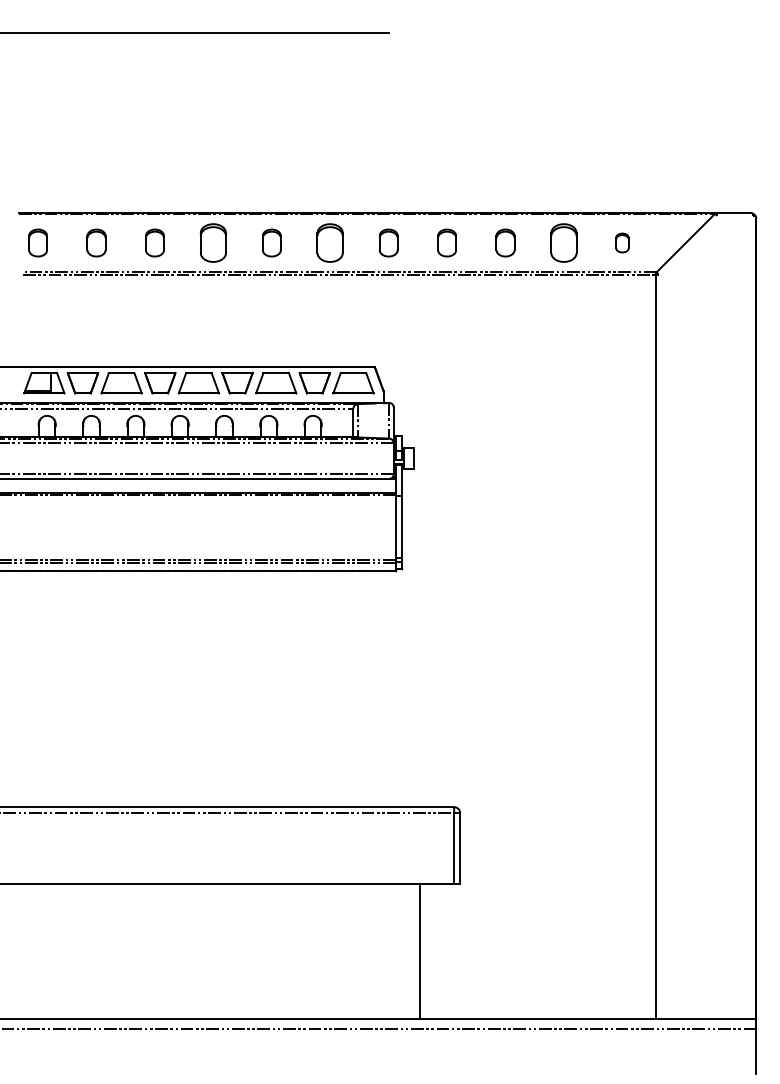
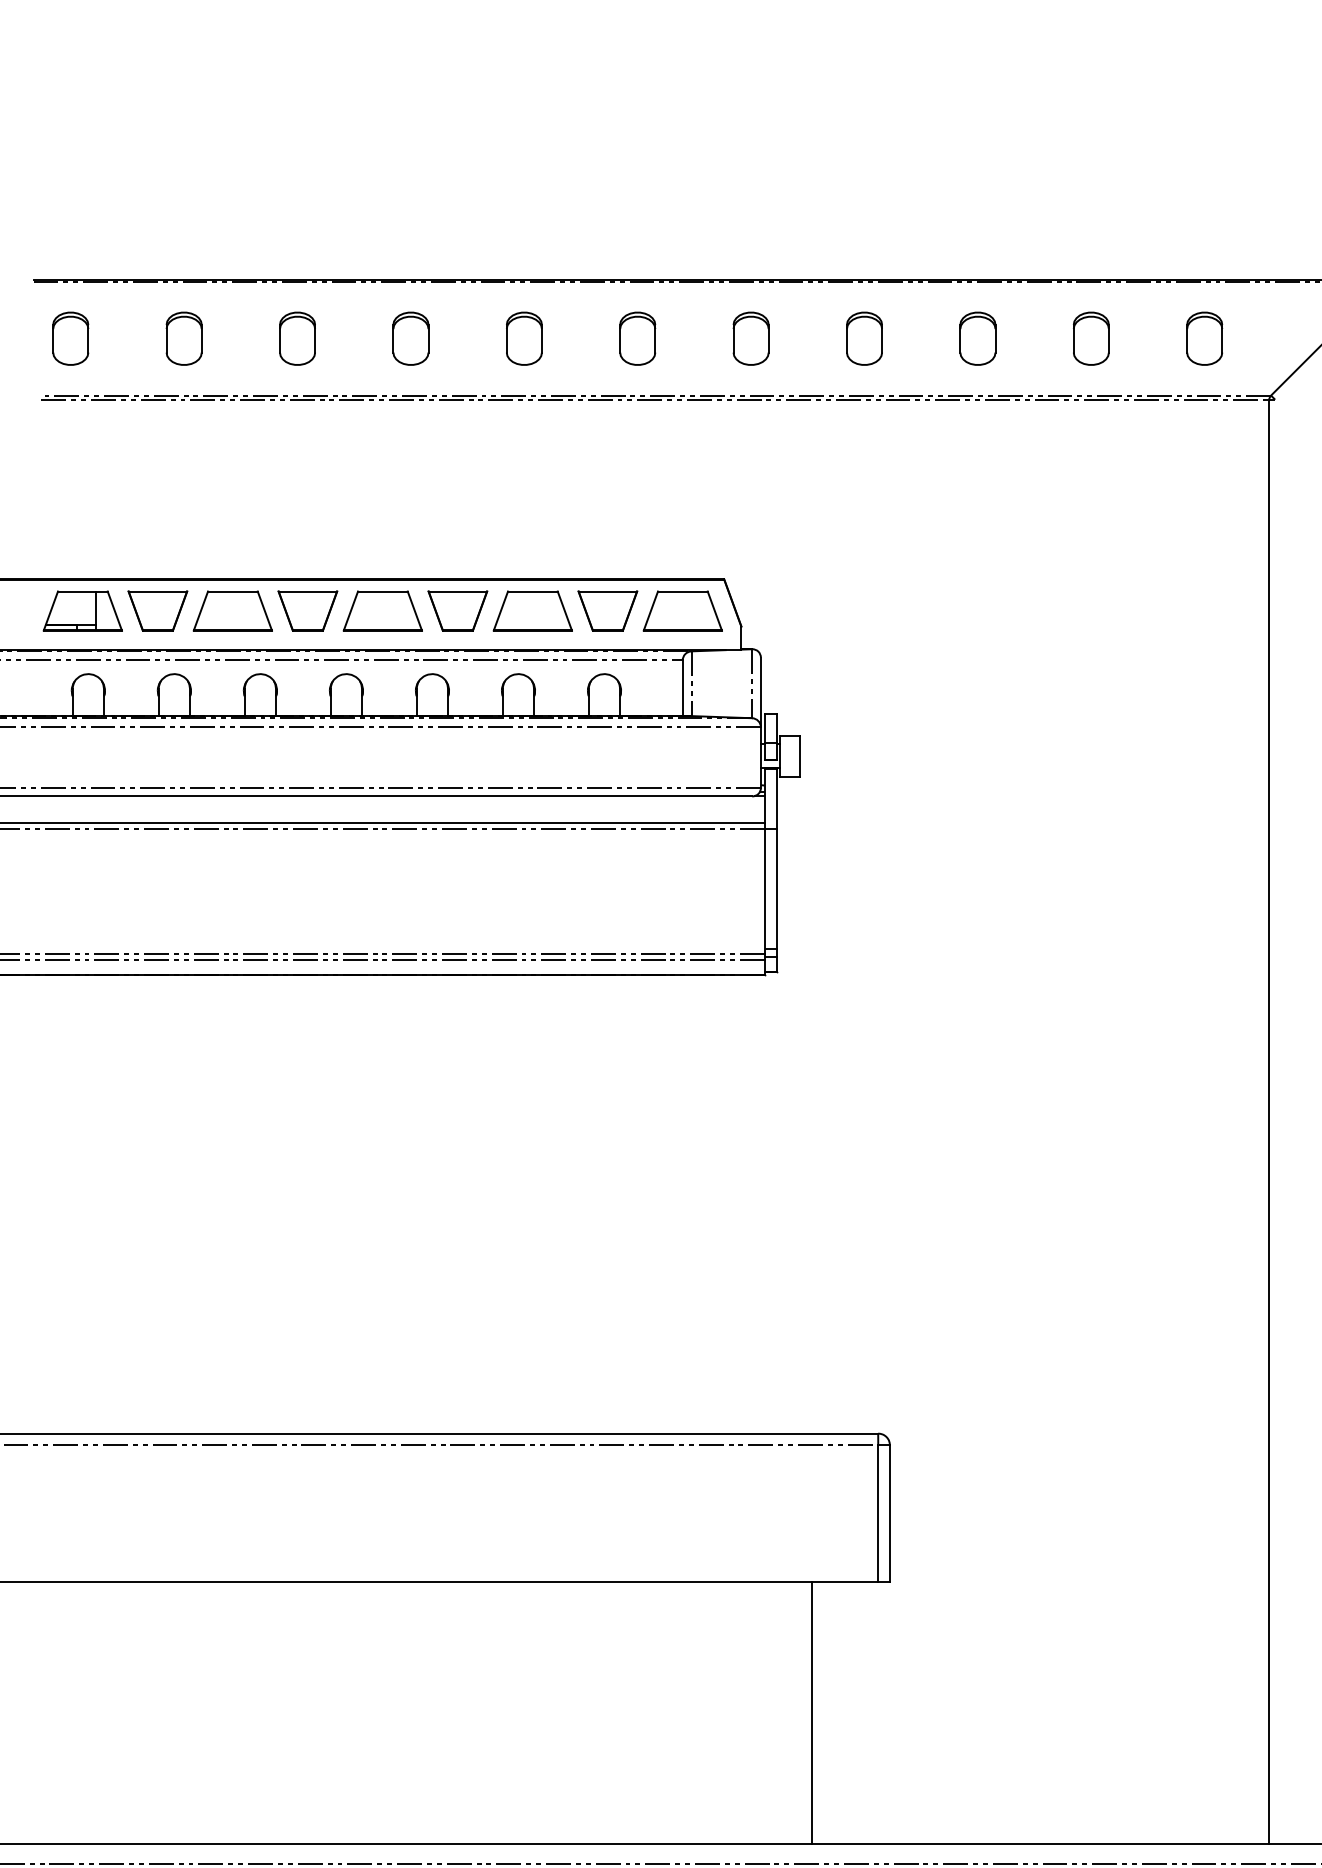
part: (213, 242) -> (411, 337), size x0.71
part: (330, 242) -> (638, 337), size x0.71
part: (563, 242) -> (1090, 337), size x0.71
part: (622, 242) -> (1204, 337), size x1.43

